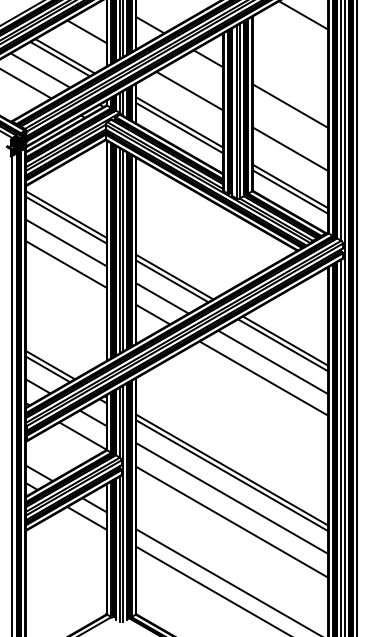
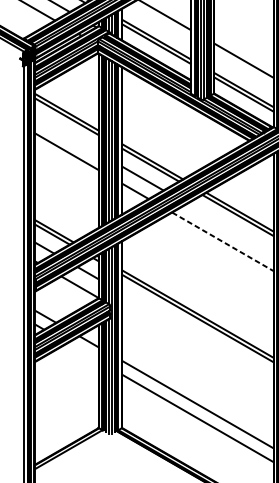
line: (290, 105) -> (243, 26), removed
line: (65, 242) -> (66, 134), removed
line: (273, 362) -> (230, 229), removed
line: (264, 378) -> (223, 241), solid -> dashed
line: (232, 498) -> (198, 336), removed
line: (86, 518) -> (82, 352), removed
line: (232, 521) -> (198, 354), removed

